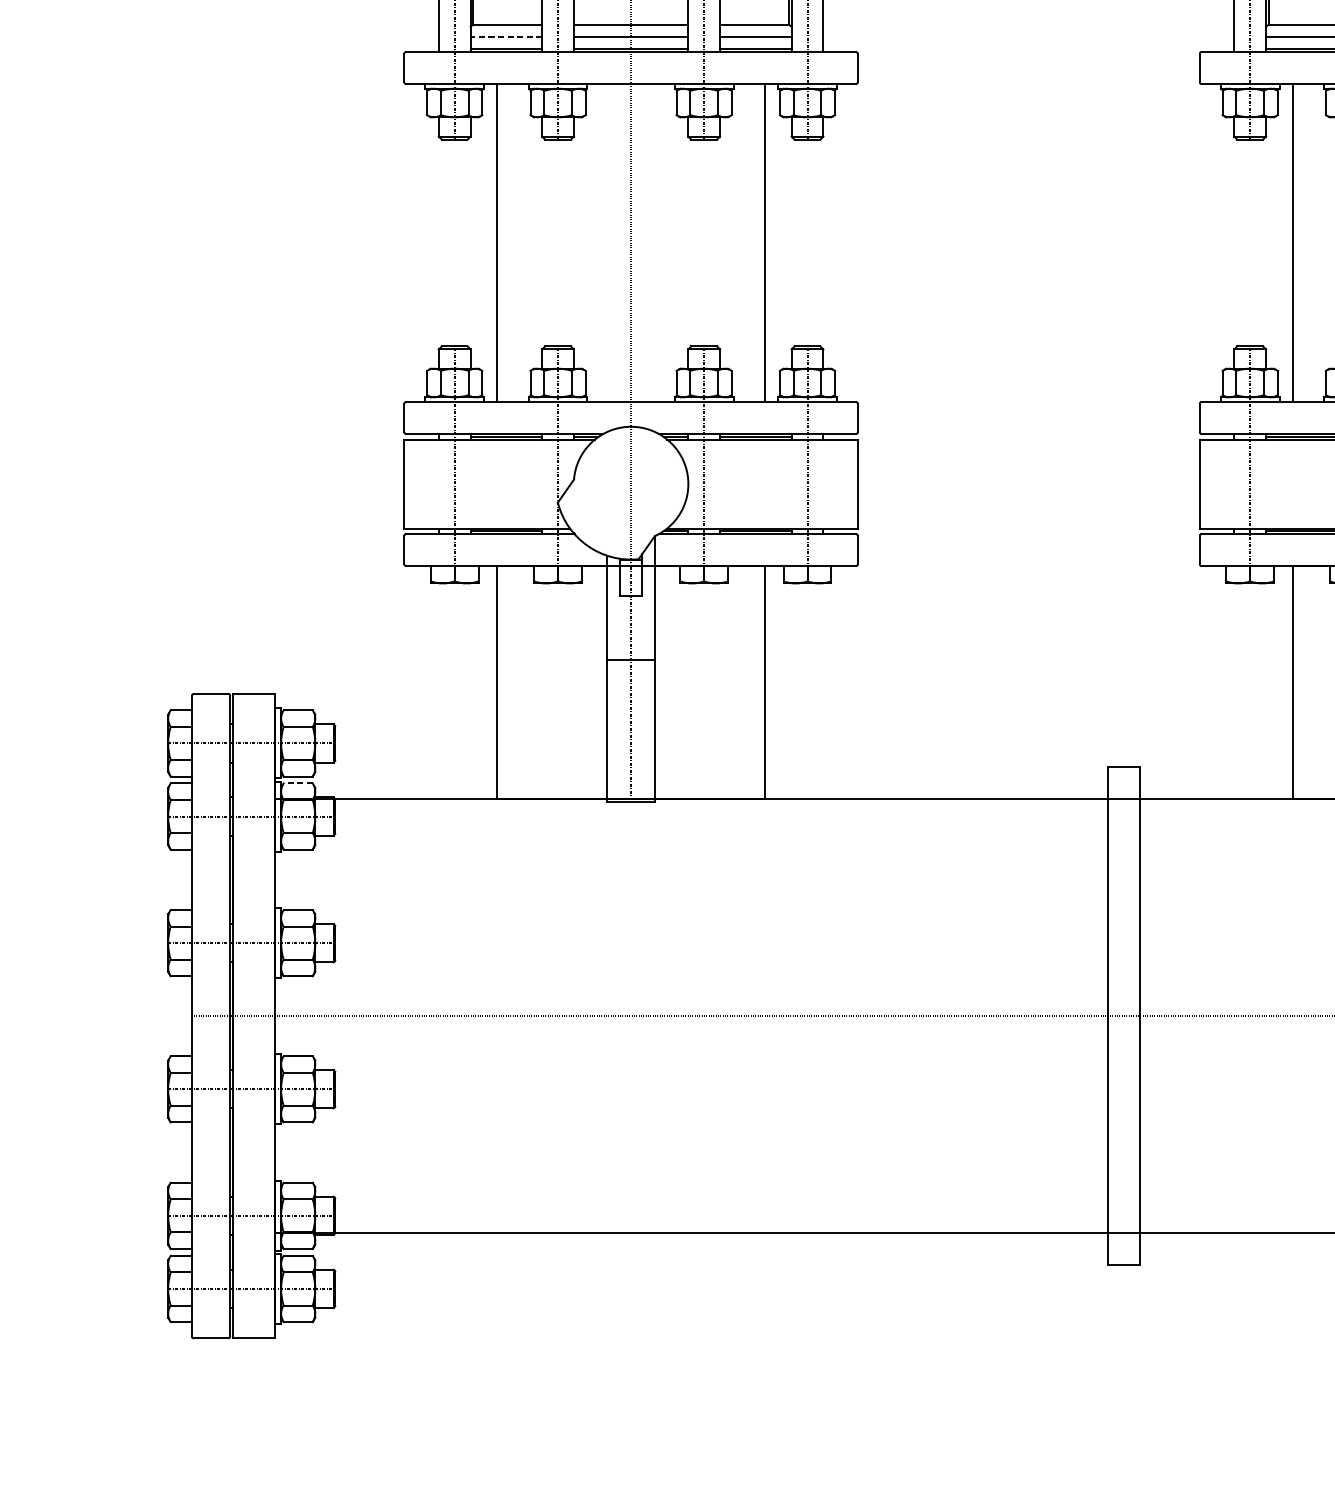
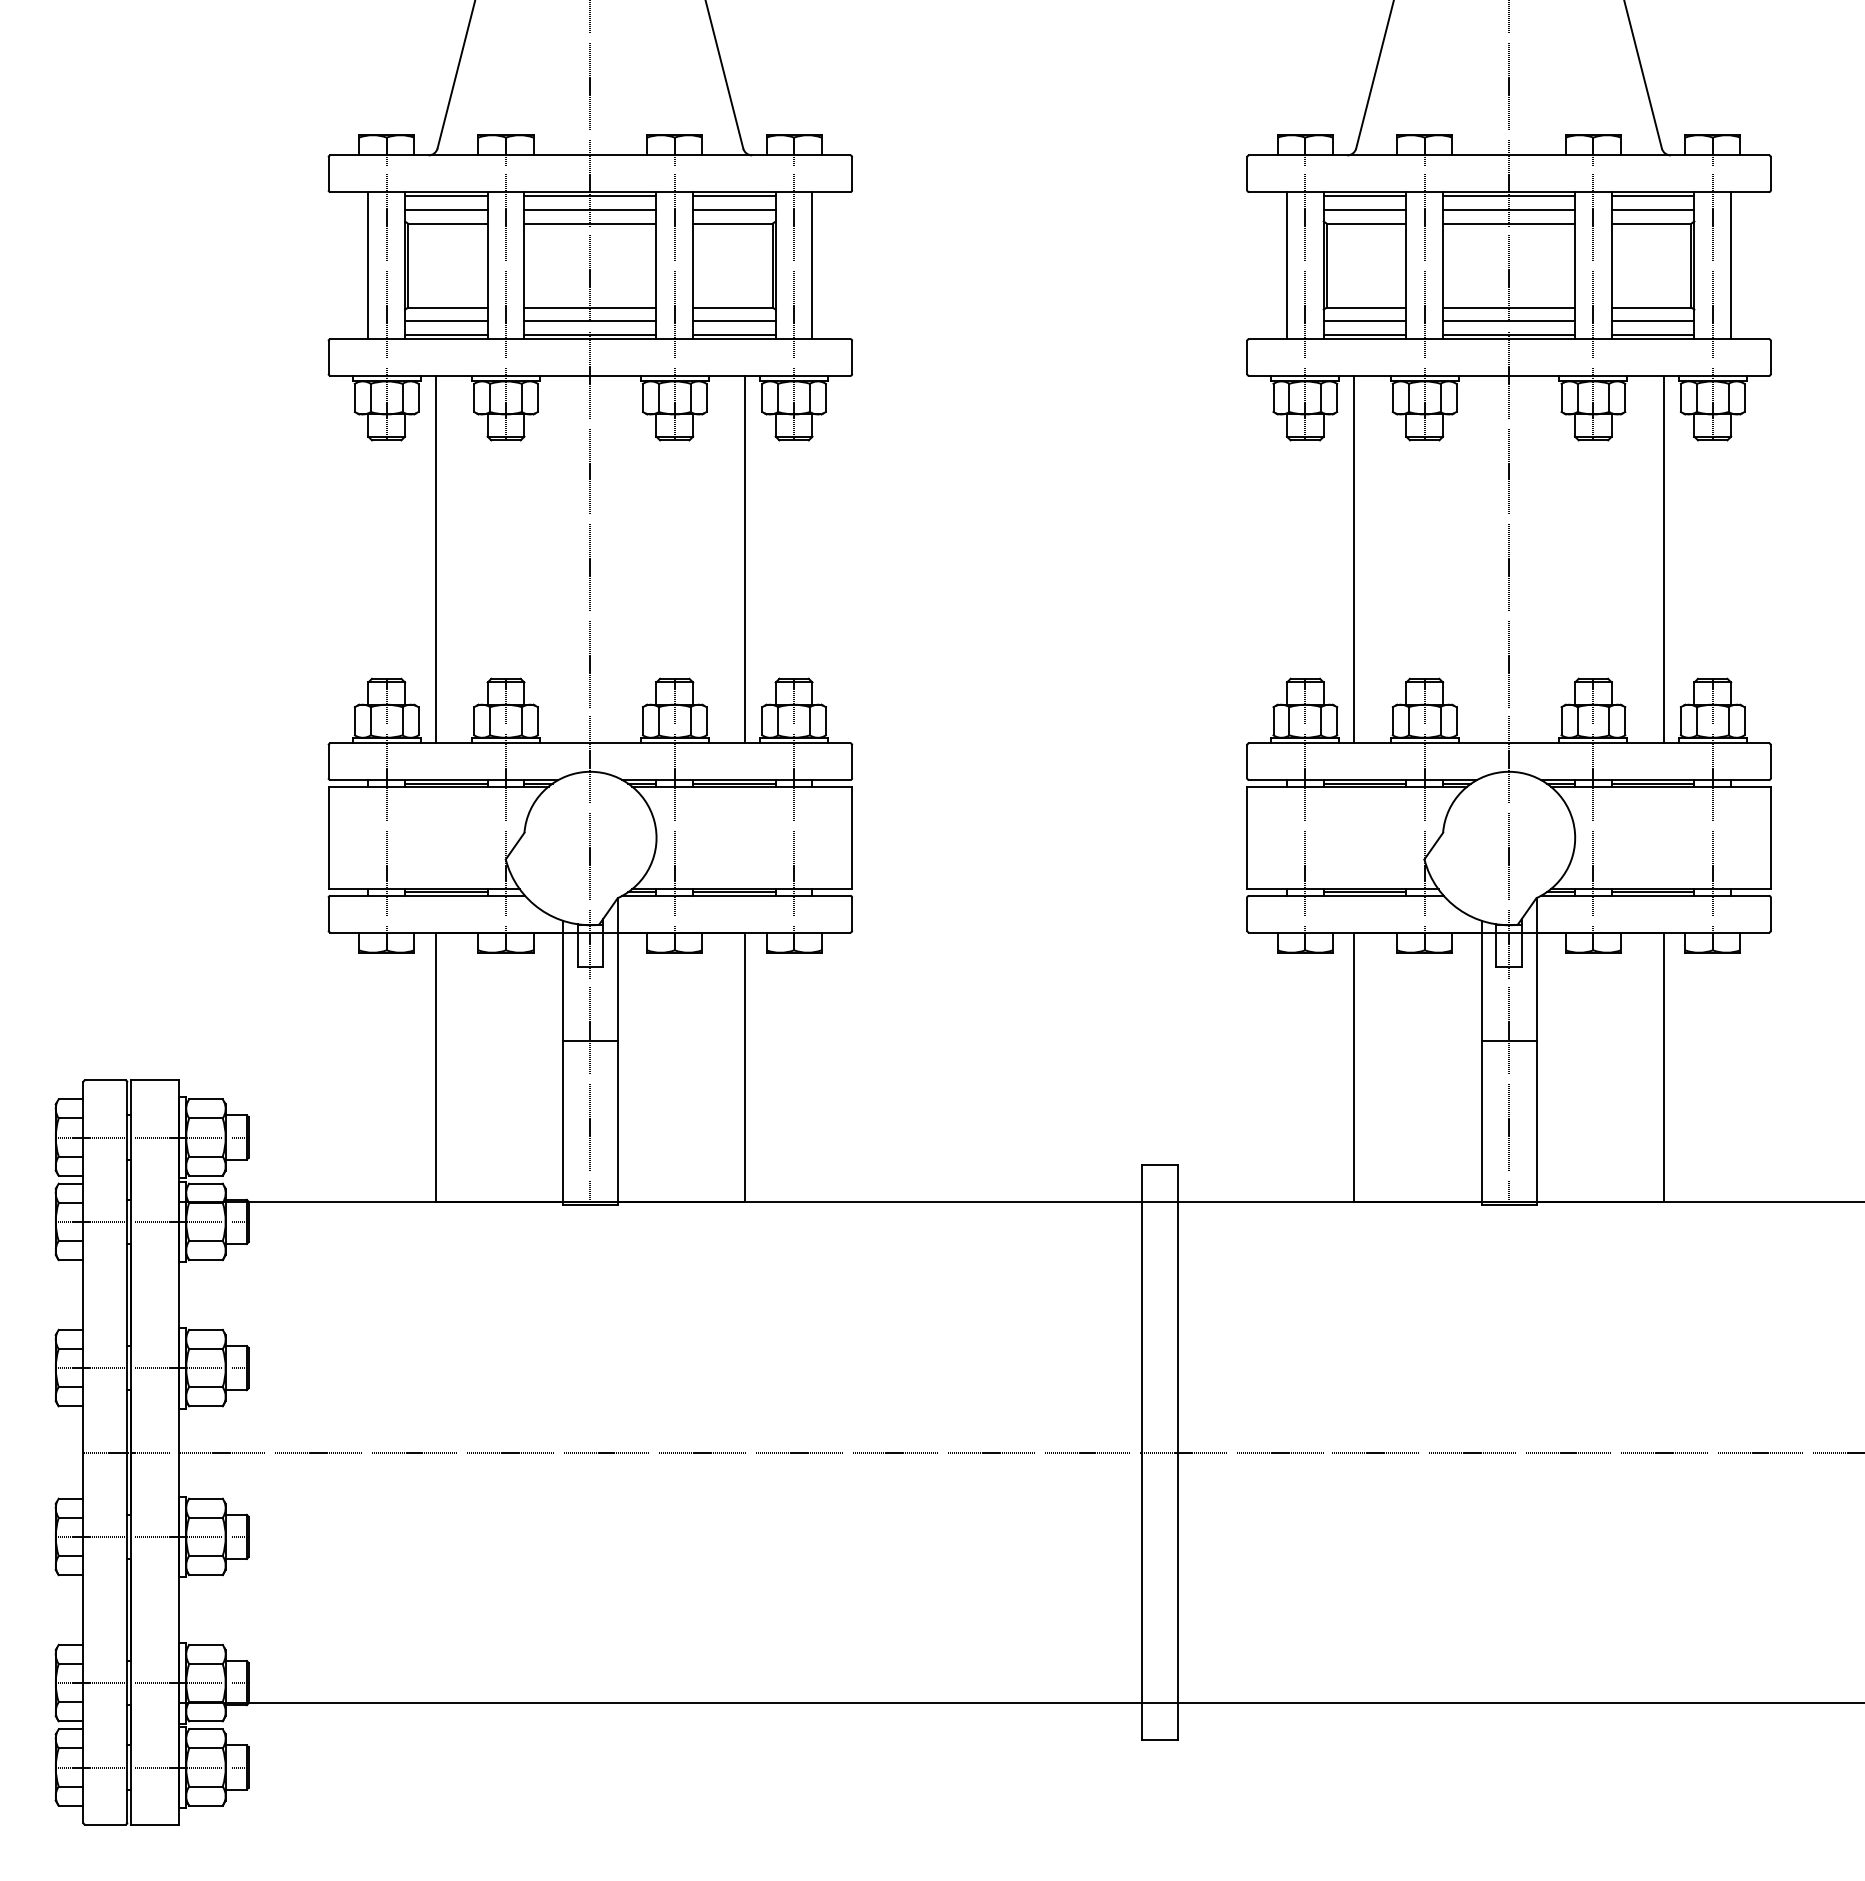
line: (505, 36) -> (445, 321), dashed -> solid
line: (297, 783) -> (205, 1183), dashed -> solid

